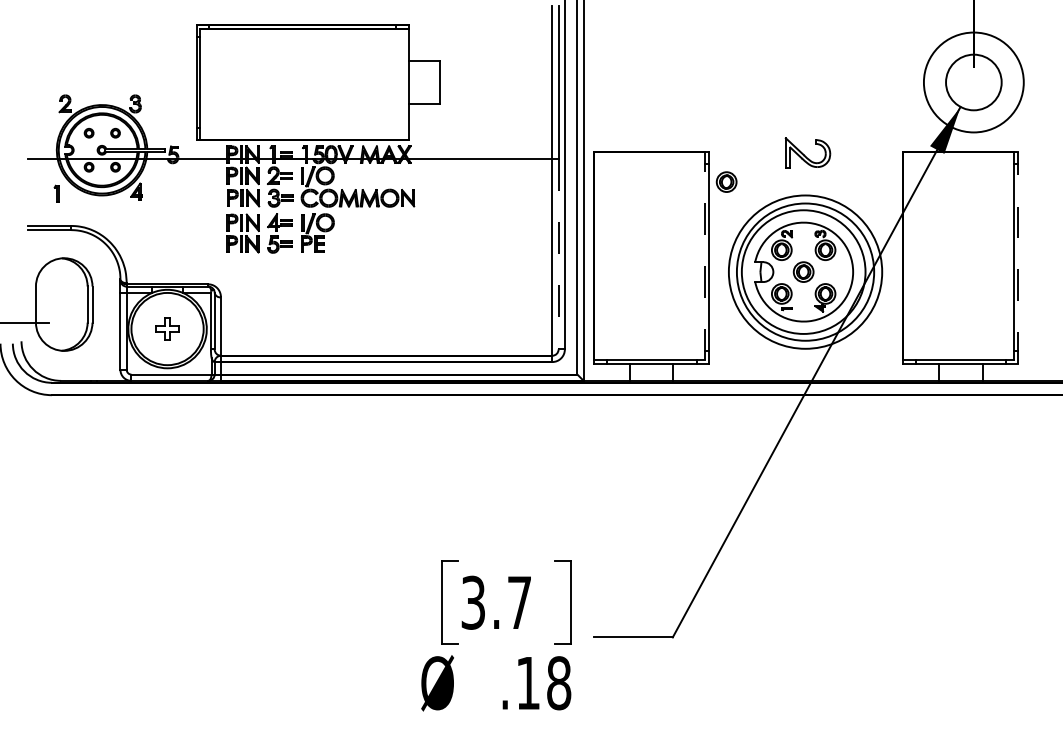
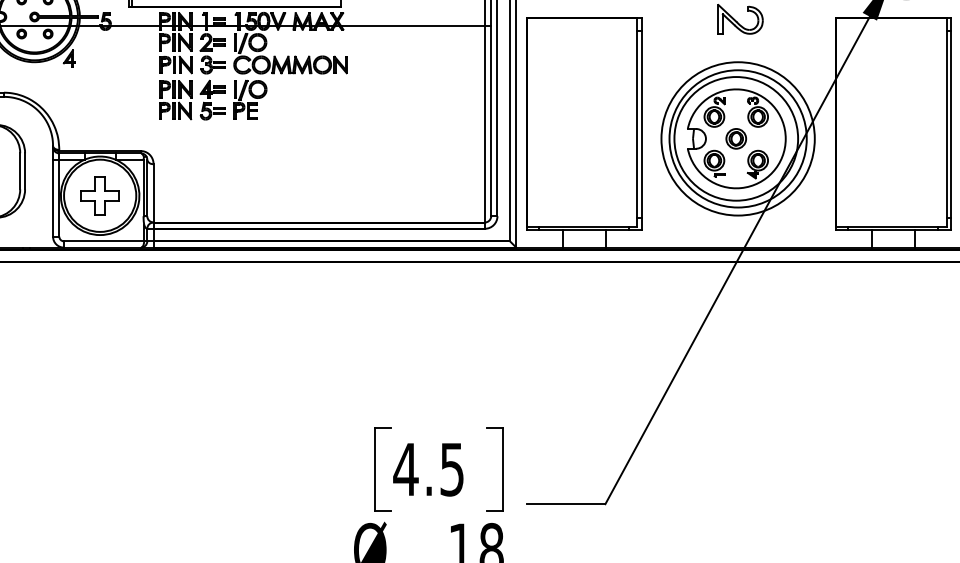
part: (726, 181) -> (659, 48), removed
line: (558, 254) -> (491, 121), dashed -> solid
line: (704, 255) -> (637, 122), dashed -> solid
line: (1018, 257) -> (951, 124), dashed -> solid
part: (167, 328) -> (100, 195), size x1.67
text: (495, 602) -> (428, 469), 3.7 -> 4.5

